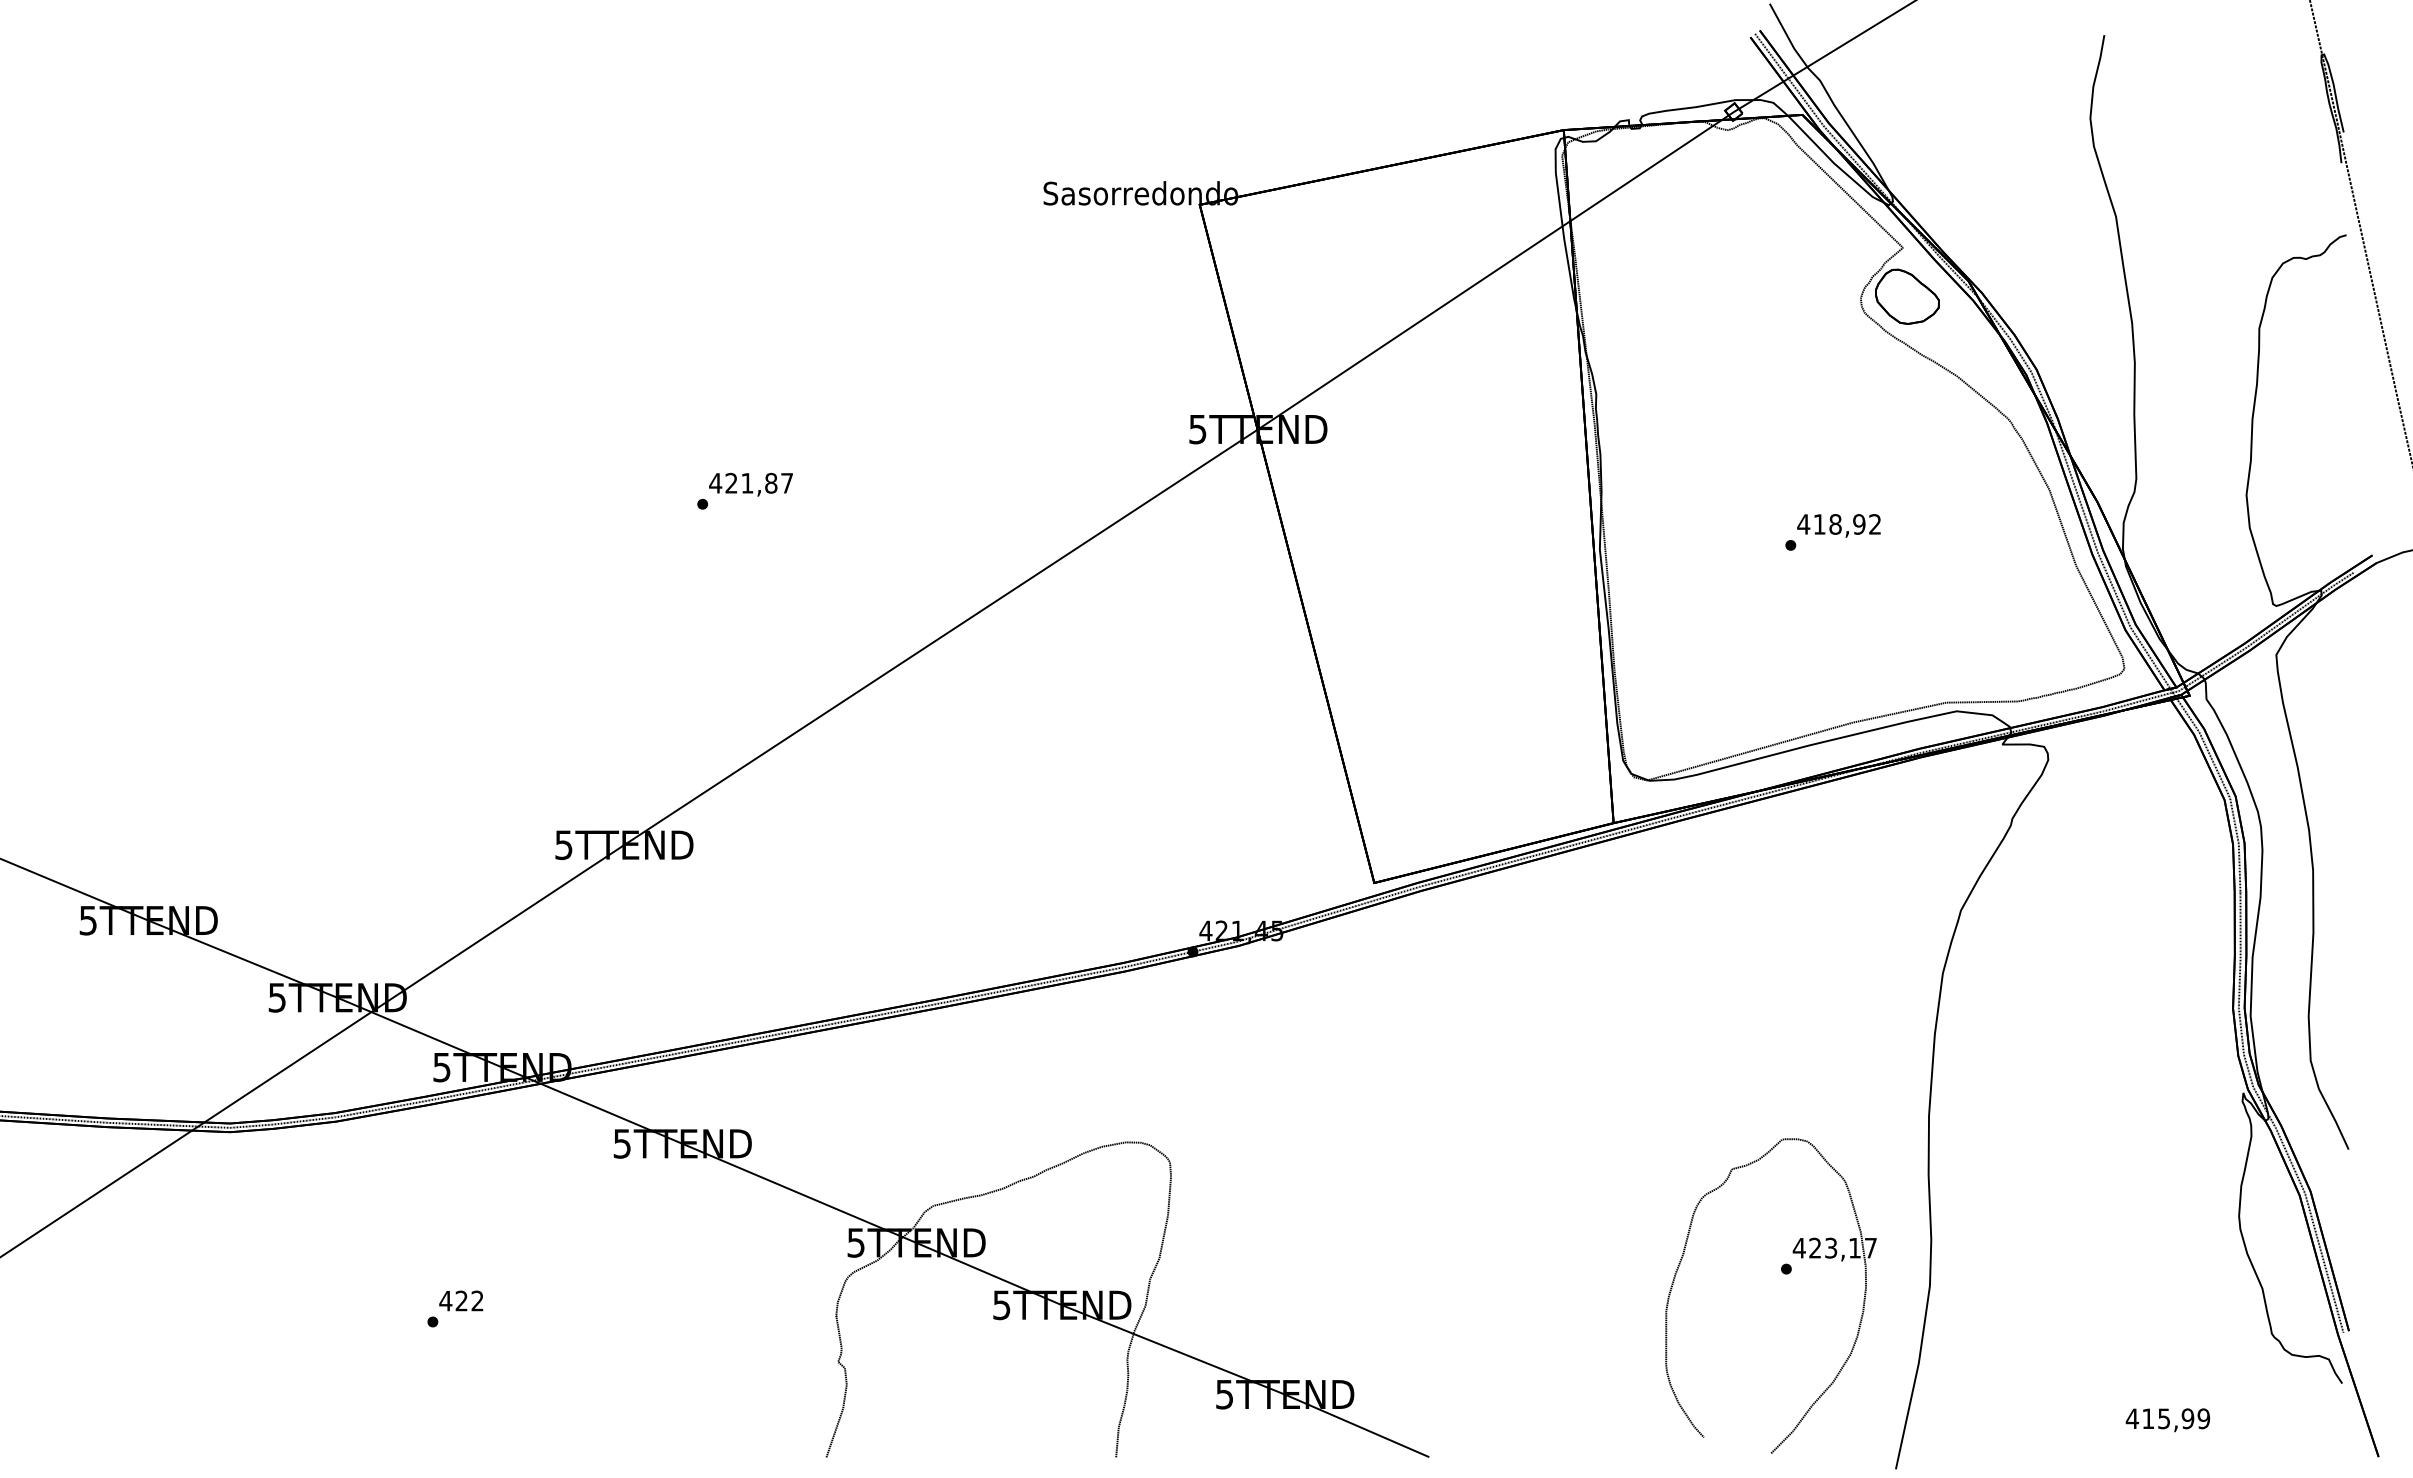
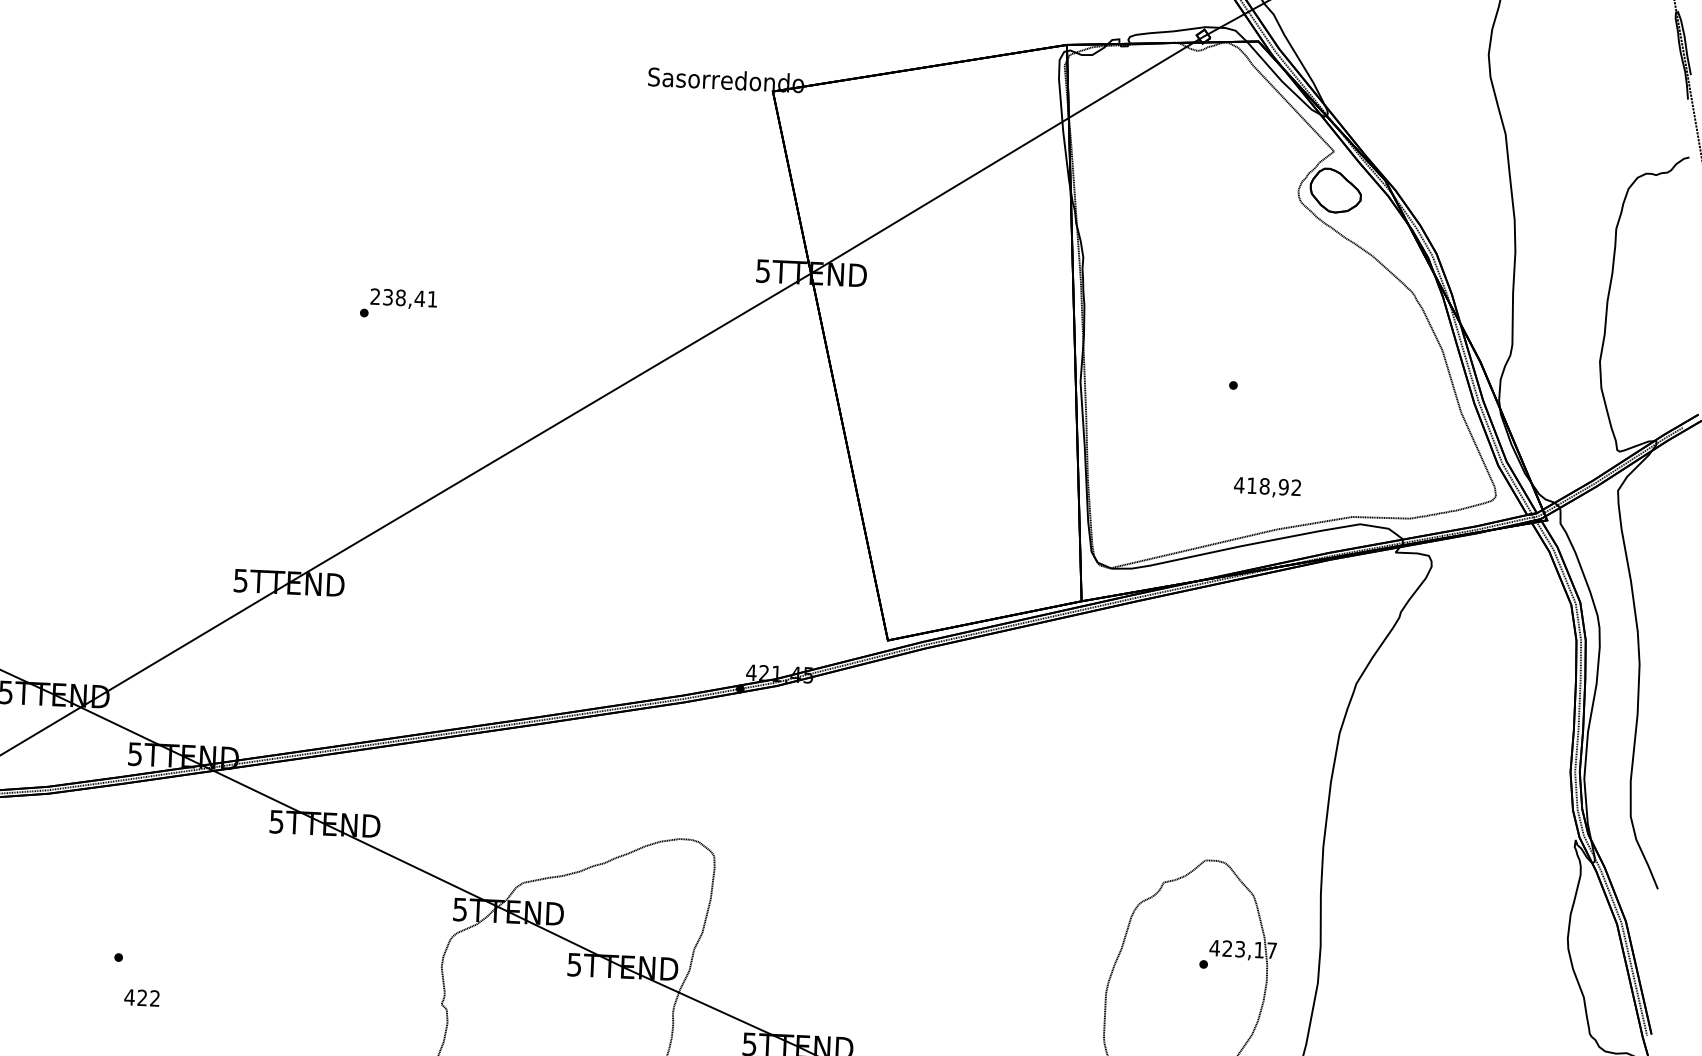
text: (750, 482) -> (403, 297), 421,87 -> 238,41
text: (1838, 525) -> (1267, 487), moved
text: (461, 1300) -> (142, 997), moved

